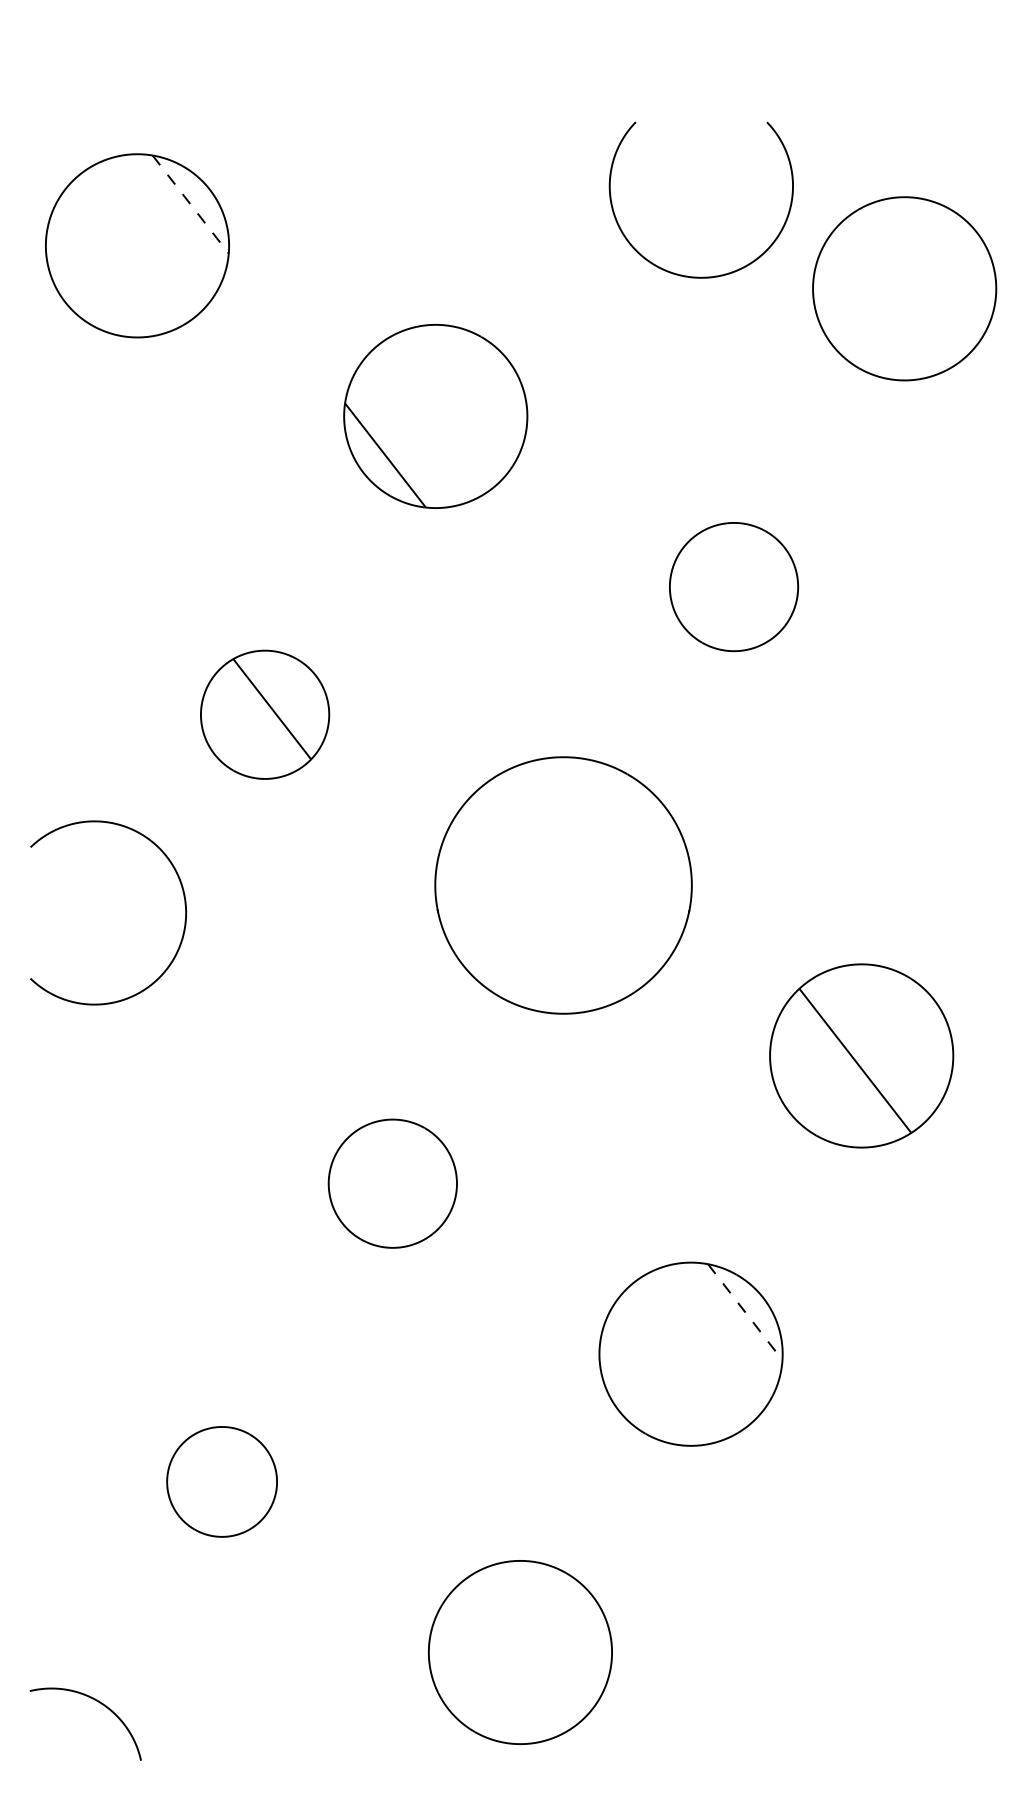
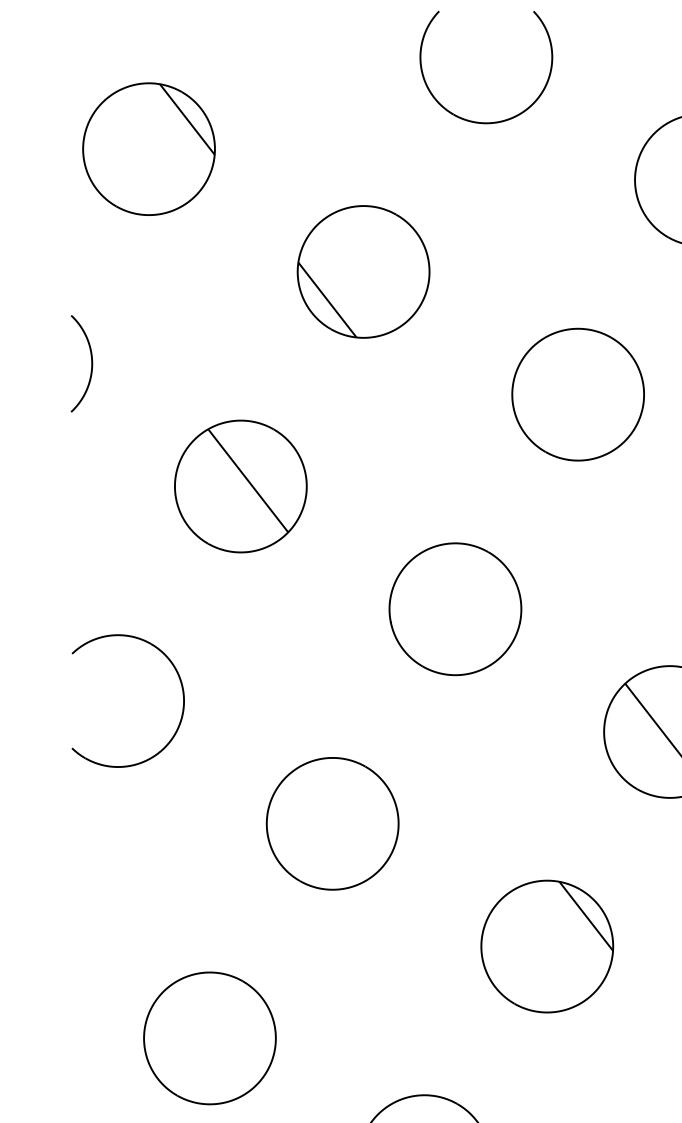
line: (191, 204) -> (187, 119), dashed -> solid
part: (700, 276) -> (485, 122), moved
curve: (57, 543) -> (91, 363), added
part: (733, 586) -> (577, 394), size x1.43
part: (264, 714) -> (240, 486), size x1.43
part: (562, 884) -> (454, 608), size x0.71
part: (184, 905) -> (182, 695), moved
part: (392, 1183) -> (332, 823), size x1.43
line: (745, 1312) -> (586, 916), dashed -> solid
part: (221, 1481) -> (209, 1038), size x1.67

